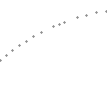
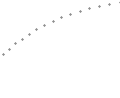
part: (58, 24) -> (61, 17), size x1.67

